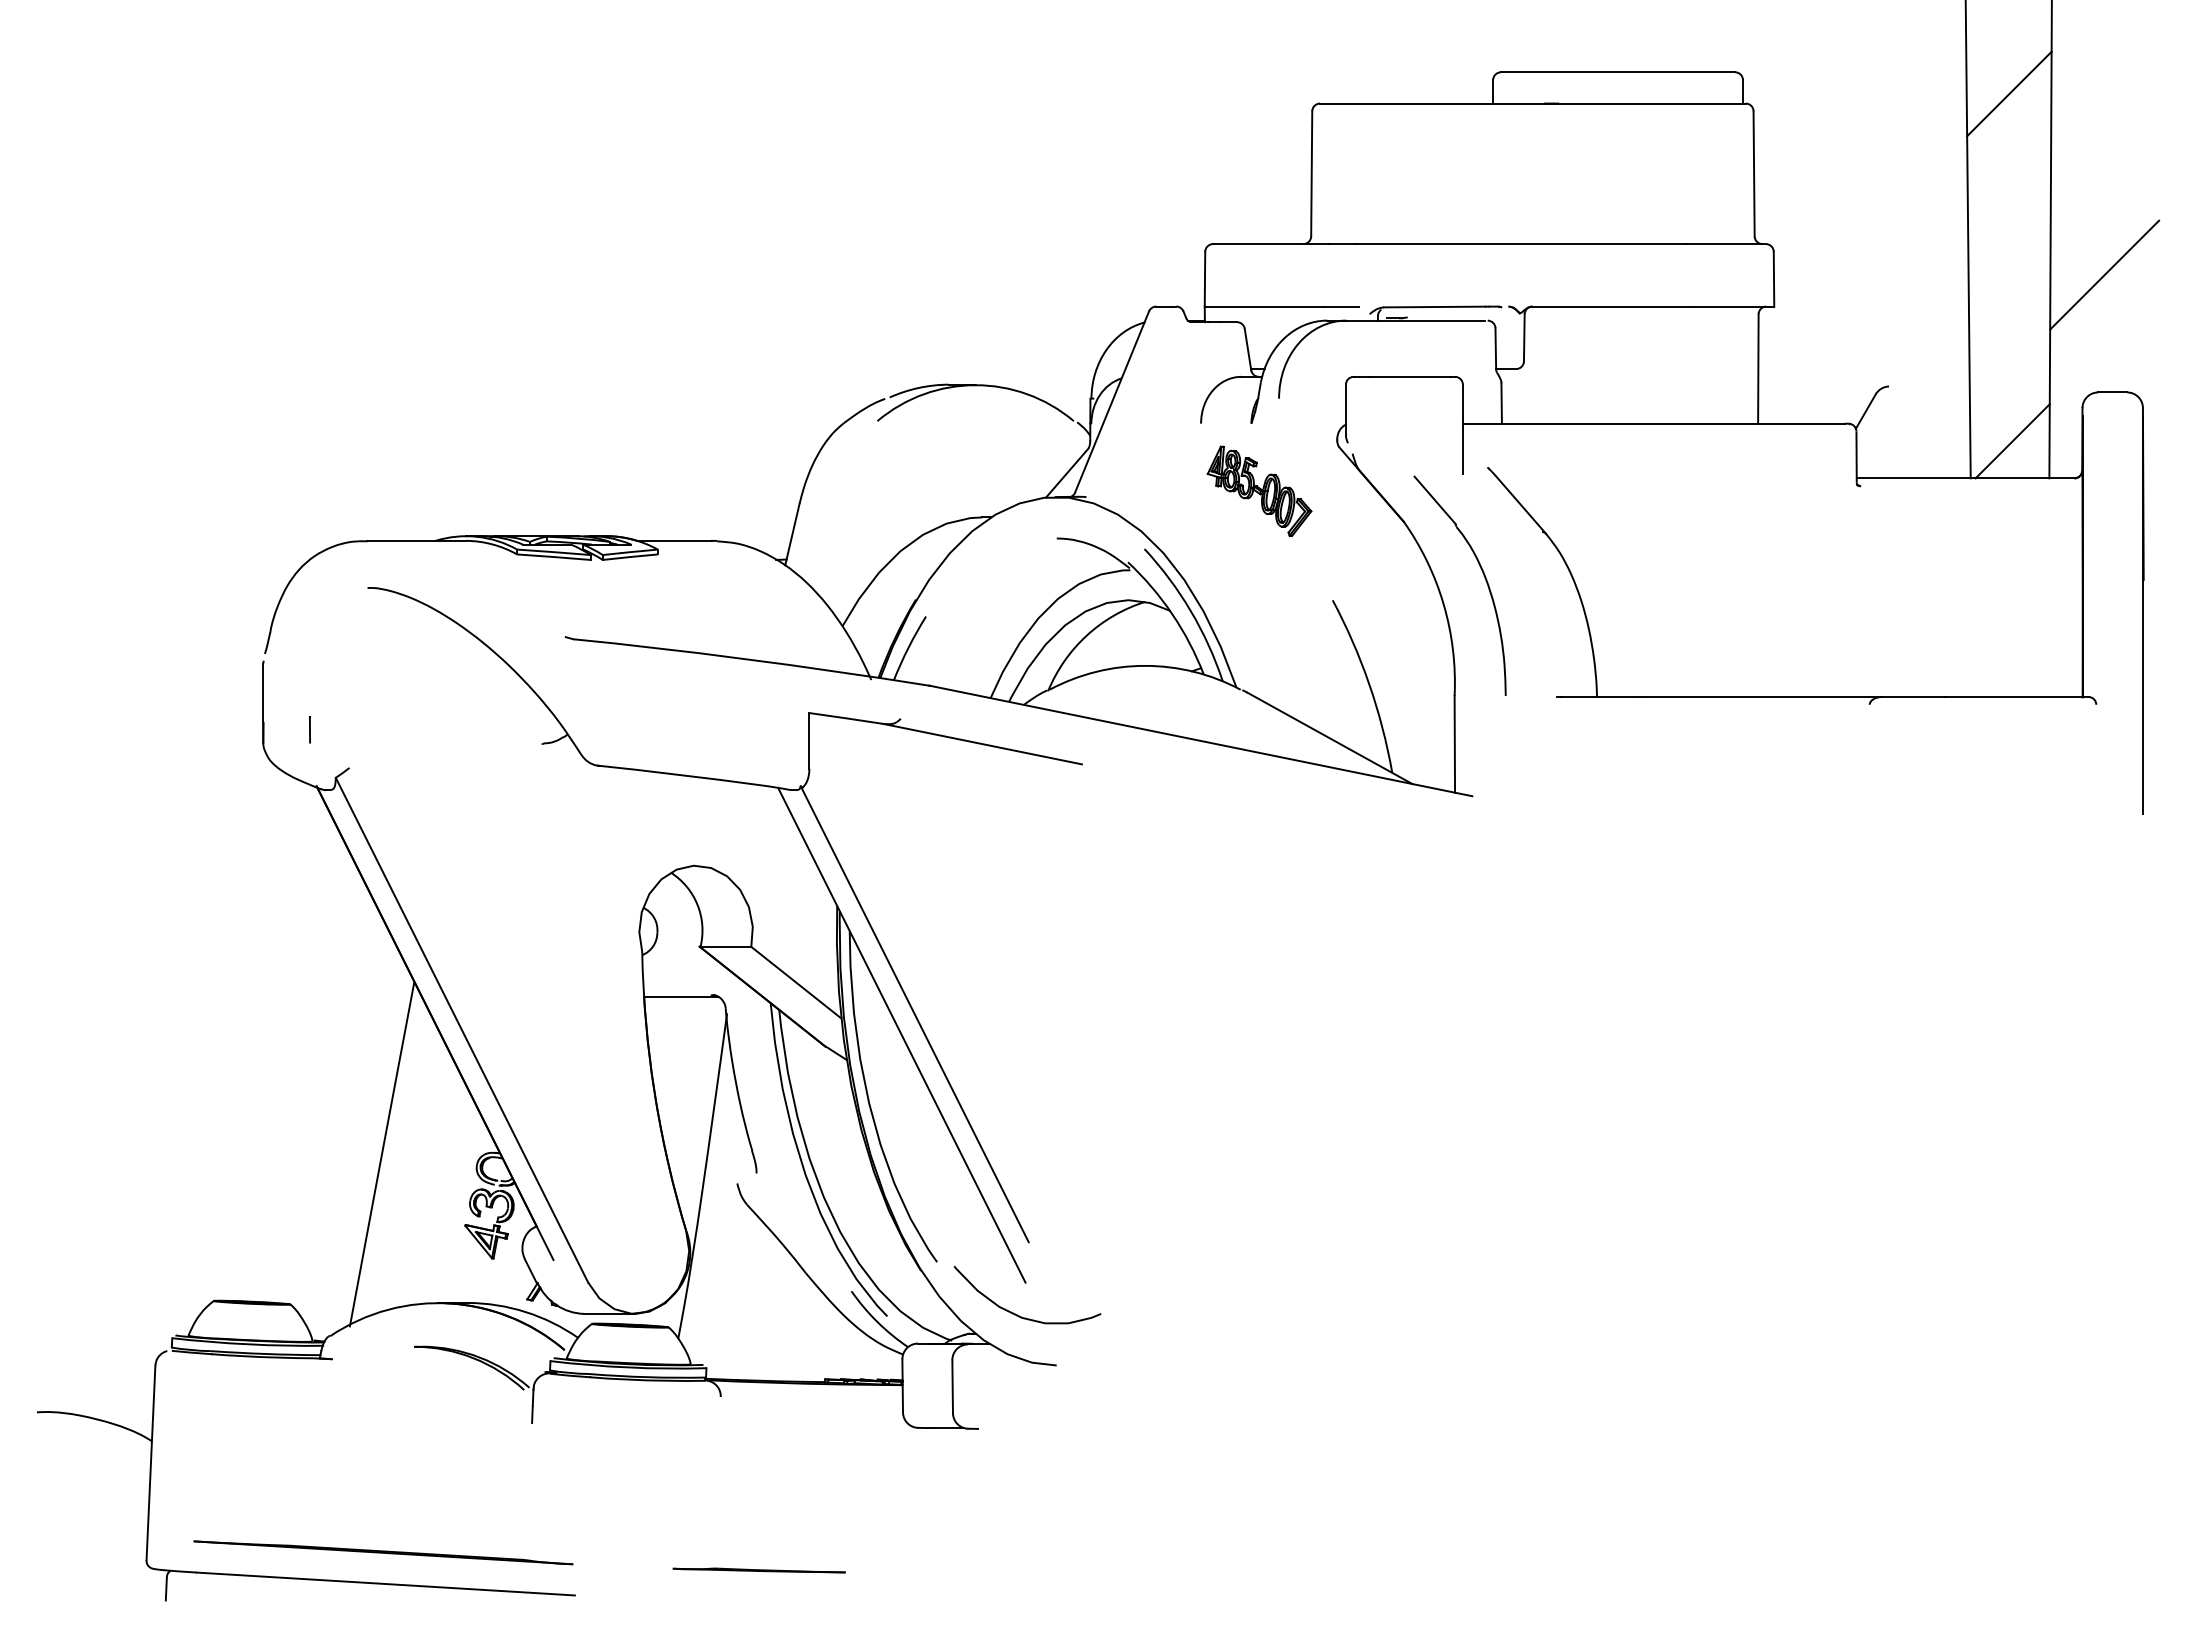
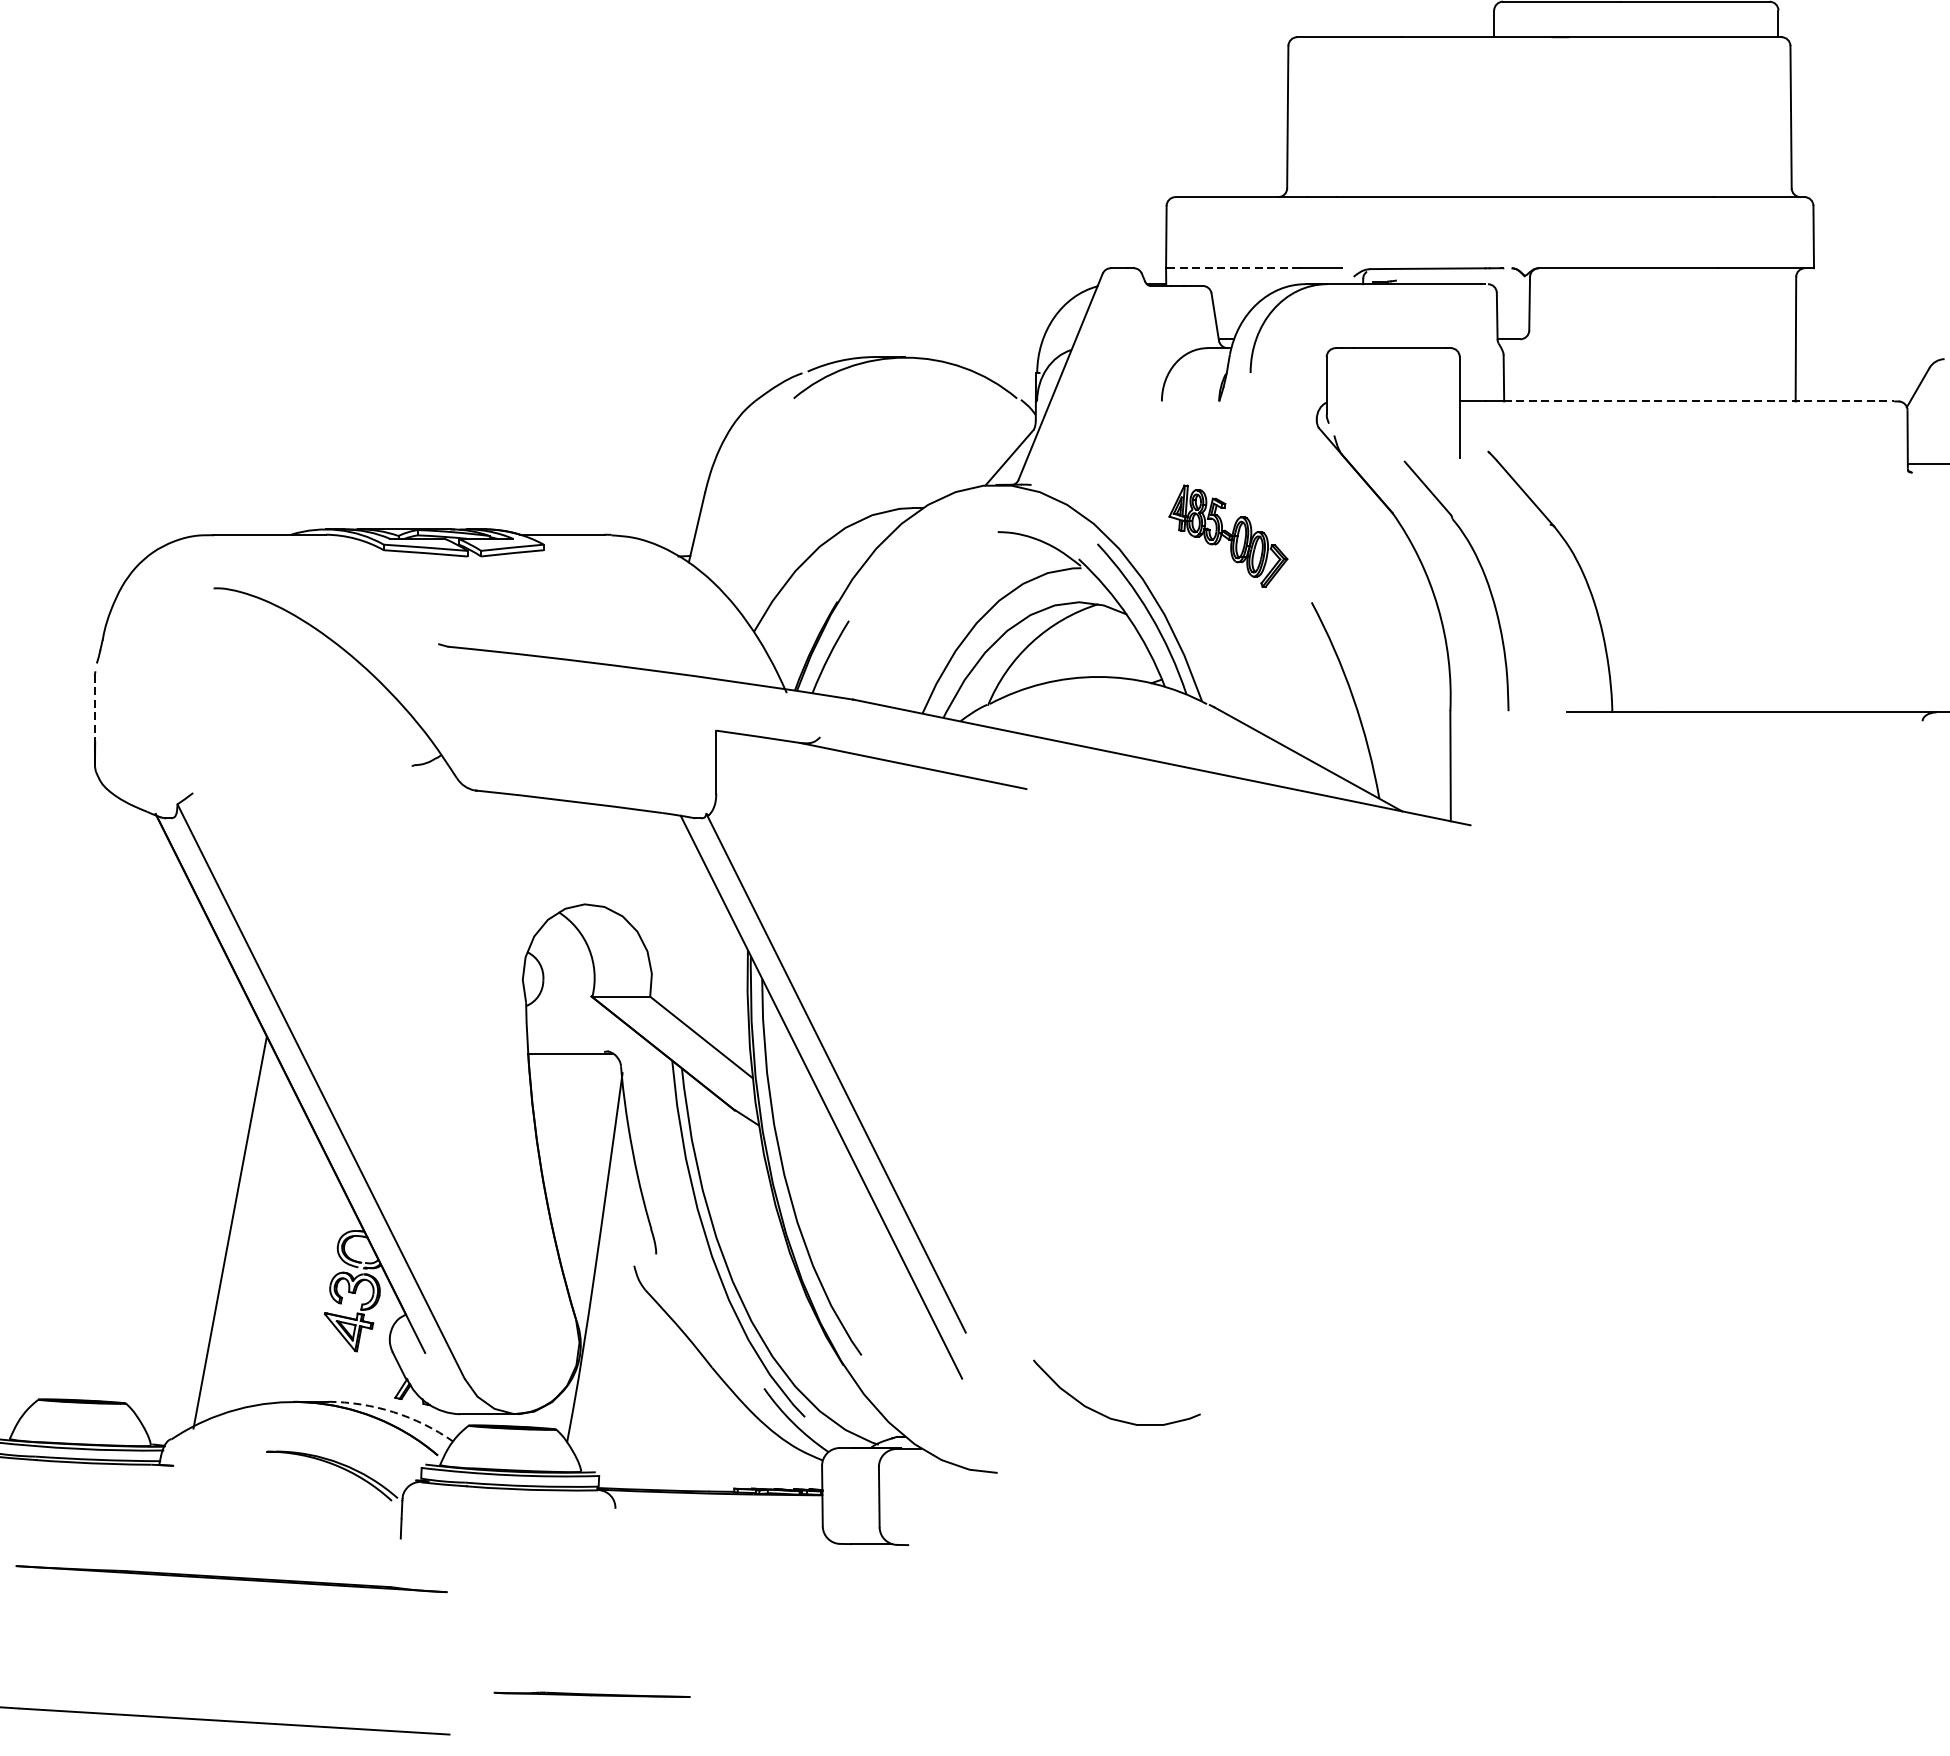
line: (1264, 306) -> (1234, 268), solid -> dashed
line: (1673, 423) -> (1699, 401), solid -> dashed
part: (1259, 490) -> (1228, 535), moved
line: (263, 692) -> (95, 707), solid -> dashed
line: (309, 729) -> (147, 749), removed
arc: (525, 1312) -> (393, 1412), solid -> dashed
curve: (1017, 1314) -> (1105, 1414), moved
line: (383, 1552) -> (231, 1578), moved
line: (758, 1570) -> (591, 1694), moved

